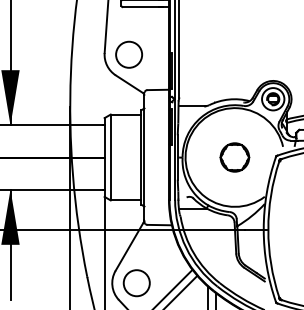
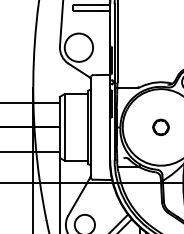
circle: (129, 54) -> (79, 47), size x1.4
part: (234, 157) -> (160, 127), size x0.7

